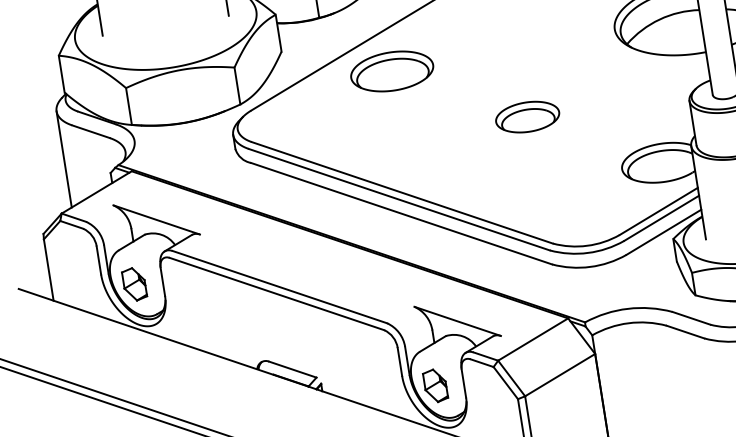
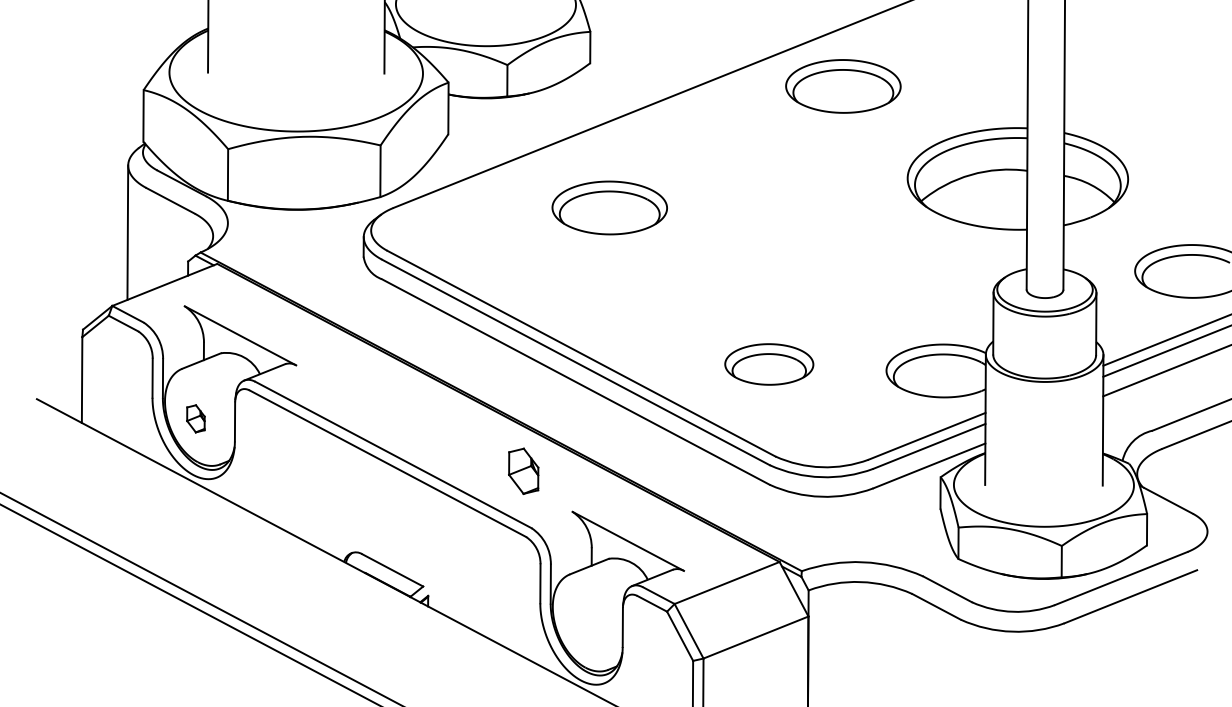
part: (391, 71) -> (609, 207), moved
part: (527, 117) -> (769, 364), moved
part: (134, 284) -> (195, 418), size x0.6
part: (435, 385) -> (523, 470), moved

